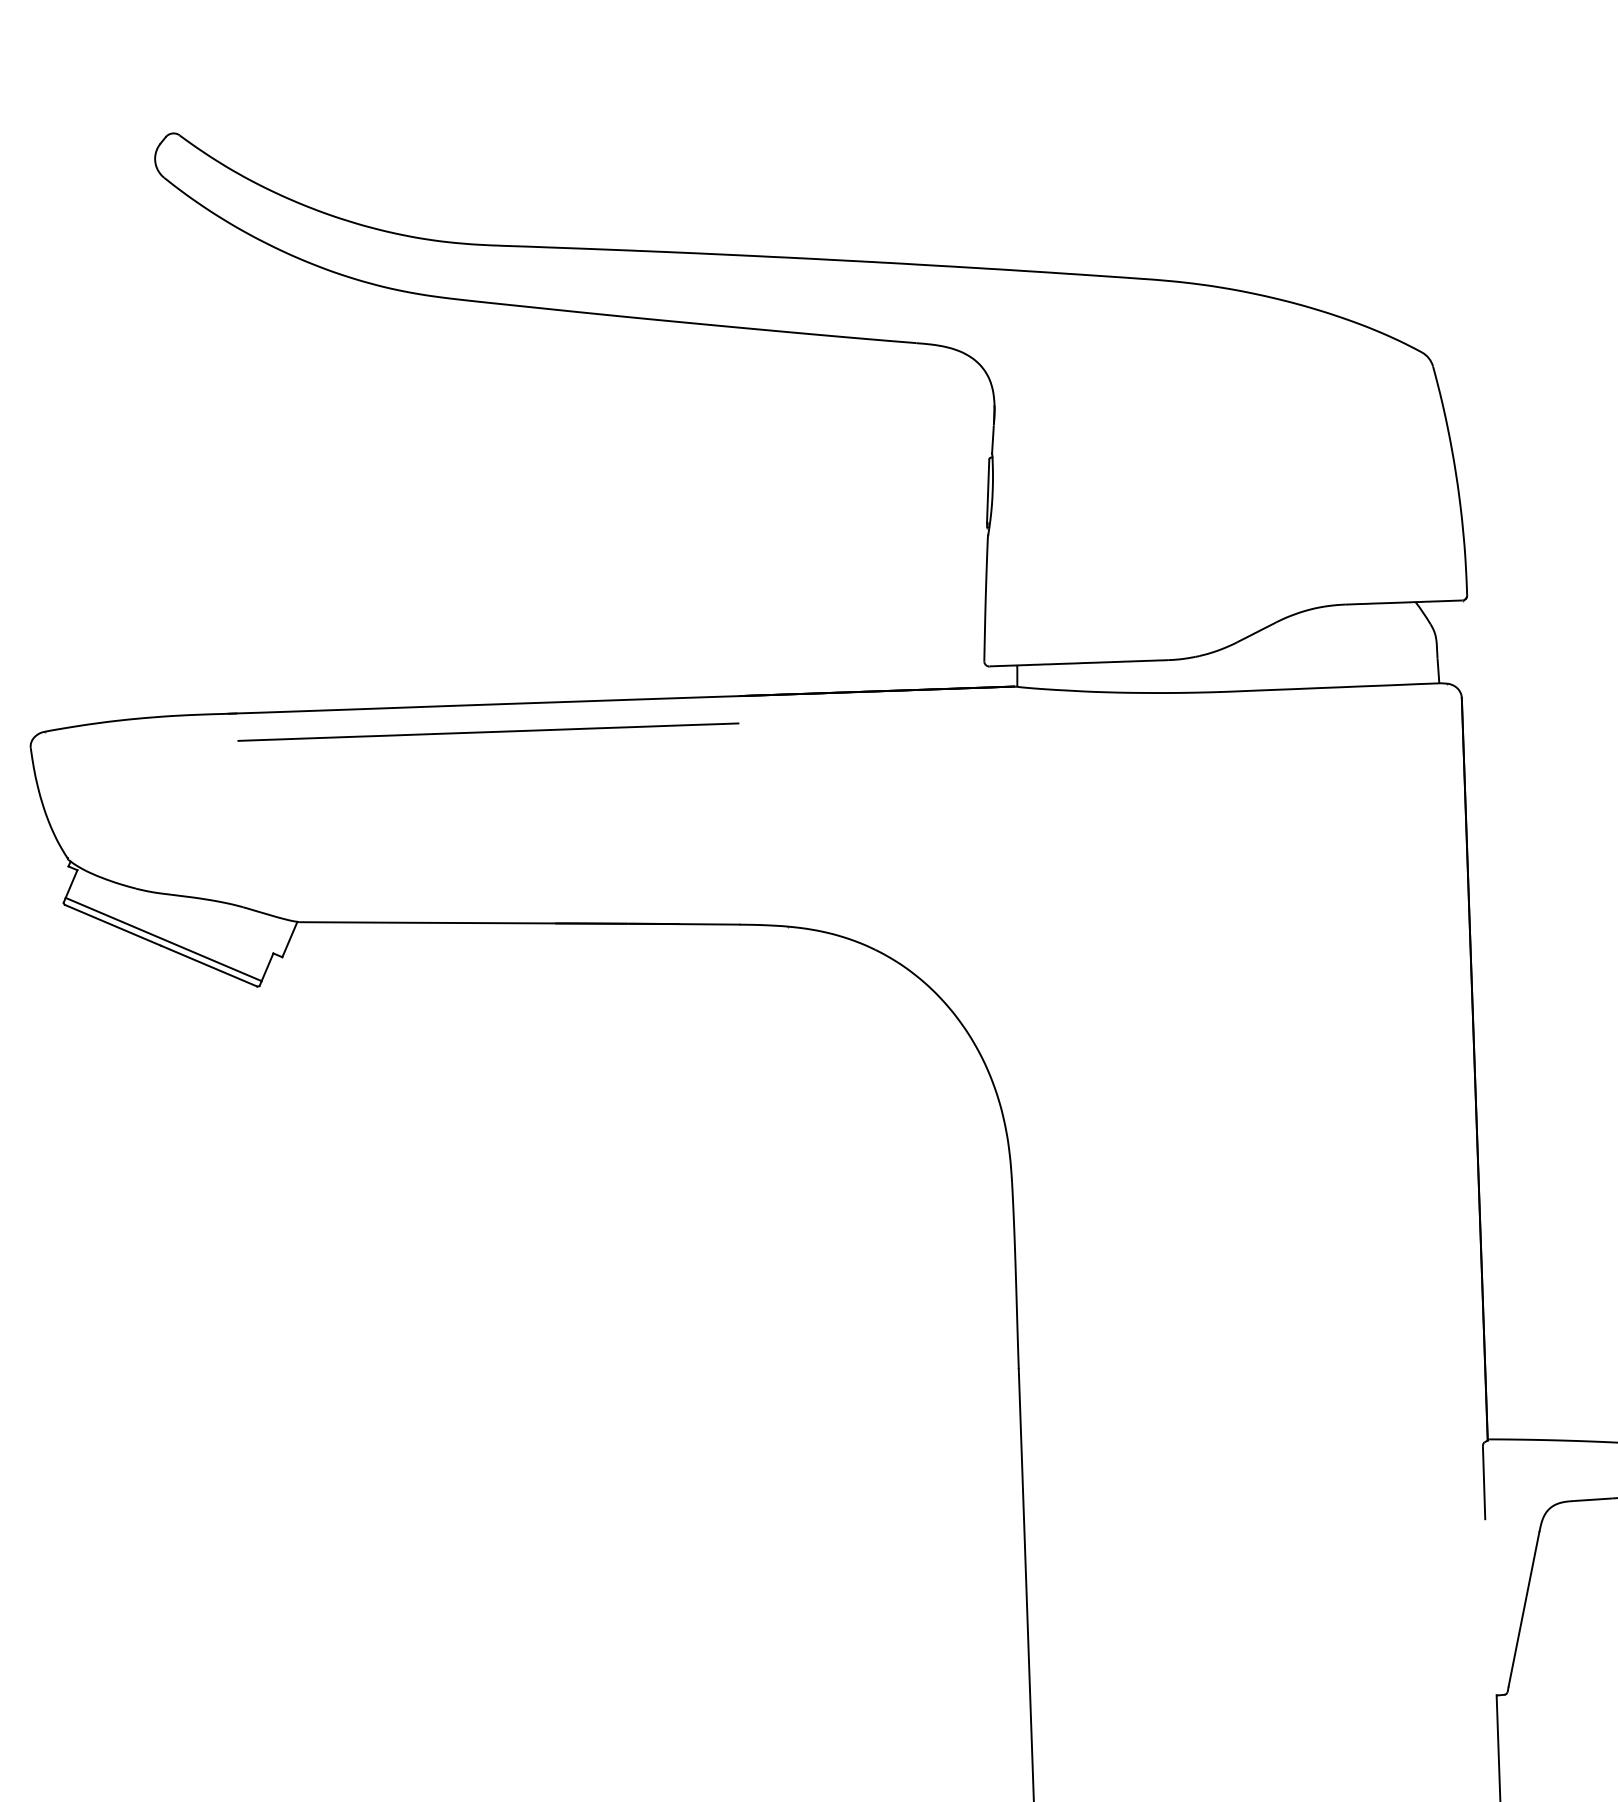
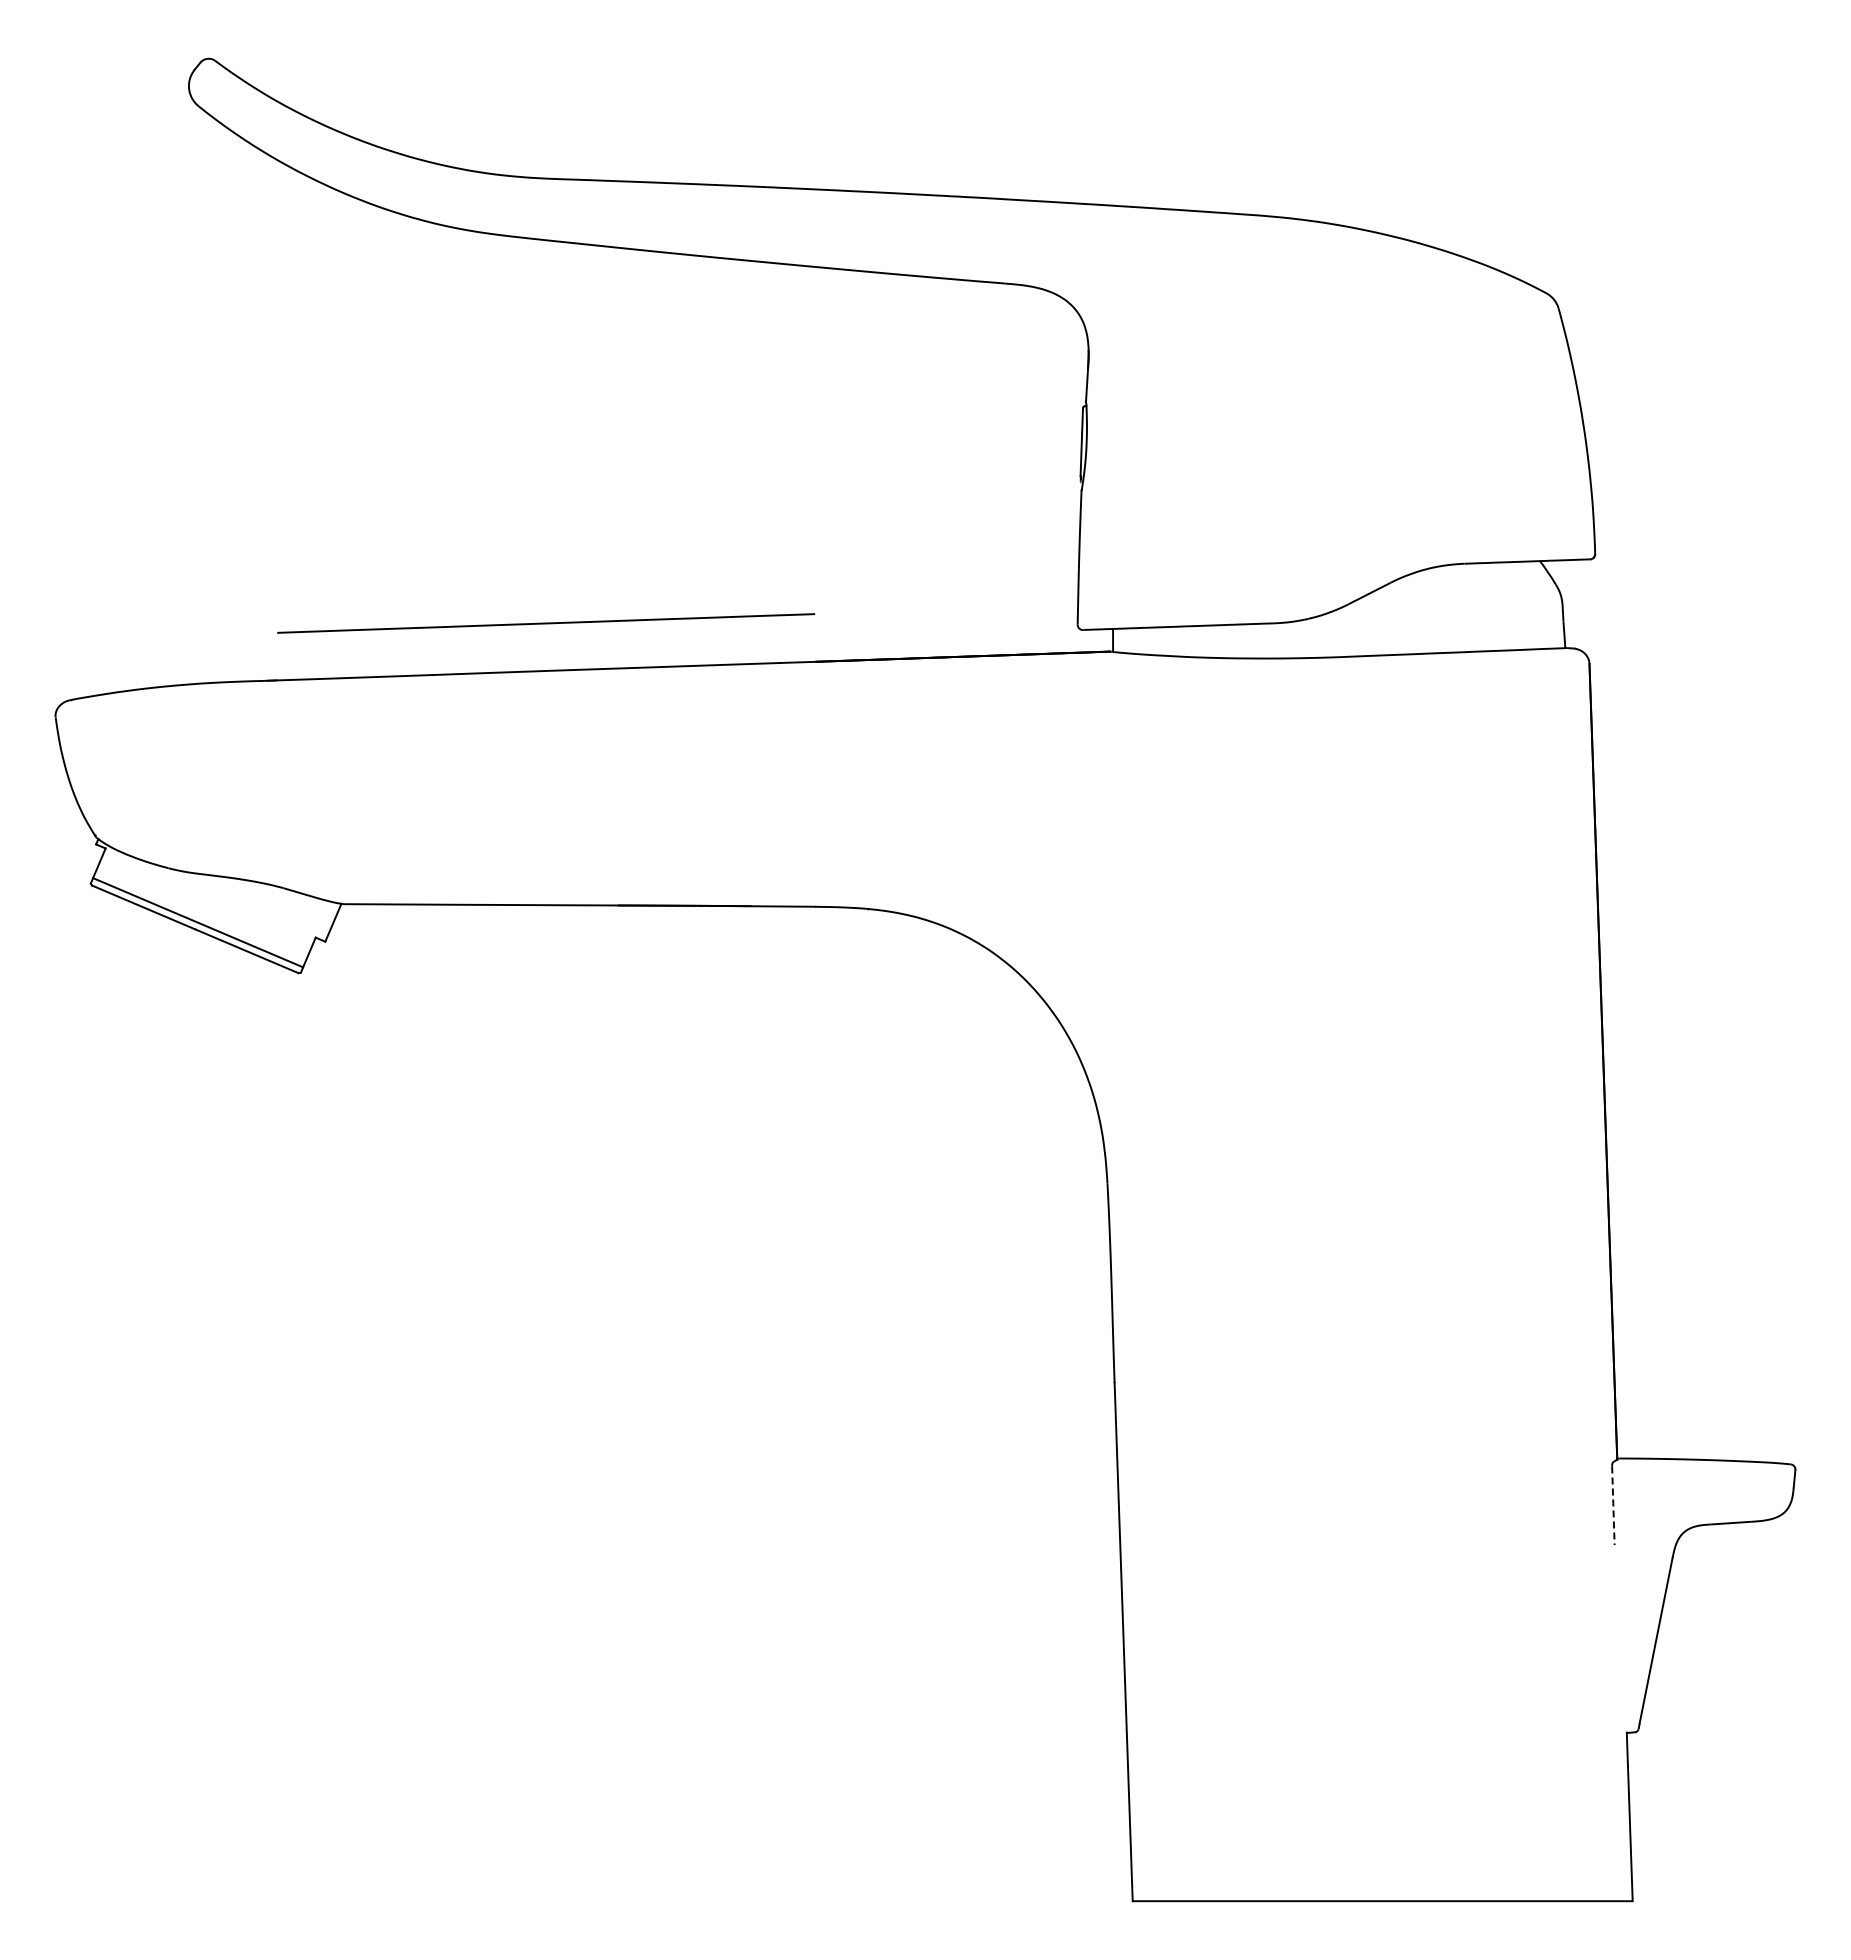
line: (488, 732) -> (546, 623), moved
line: (1484, 1483) -> (1613, 1505), solid -> dashed

